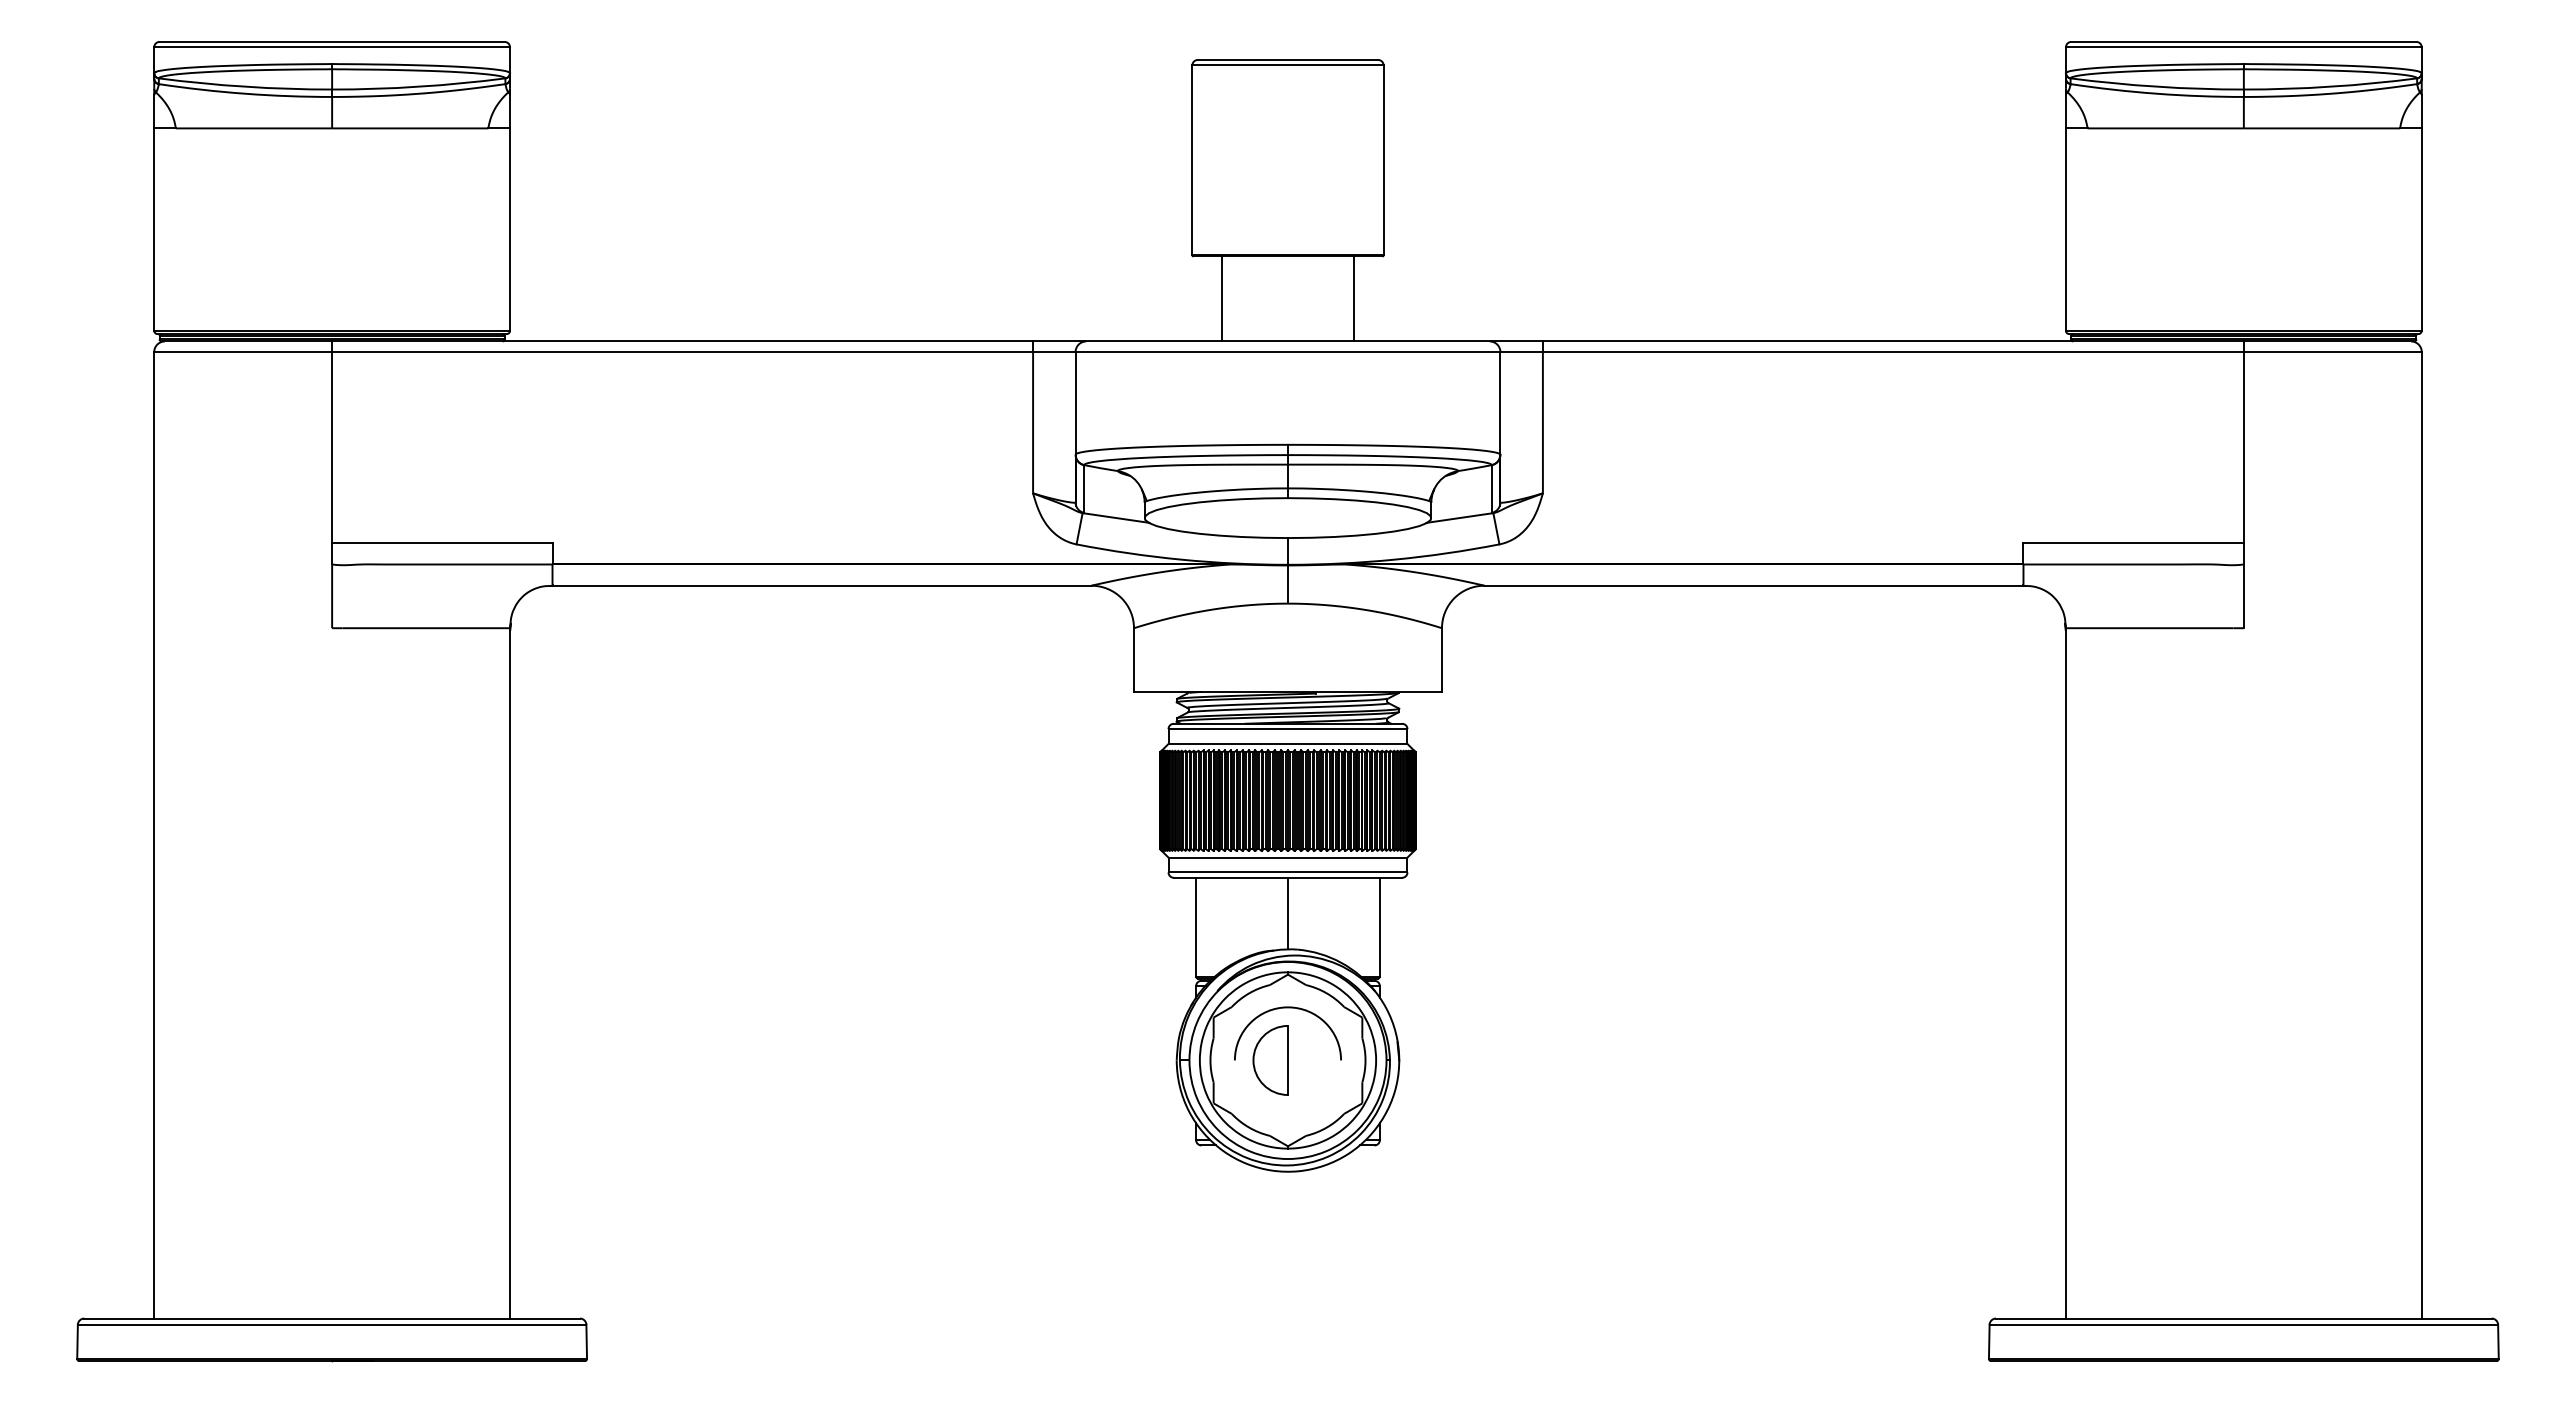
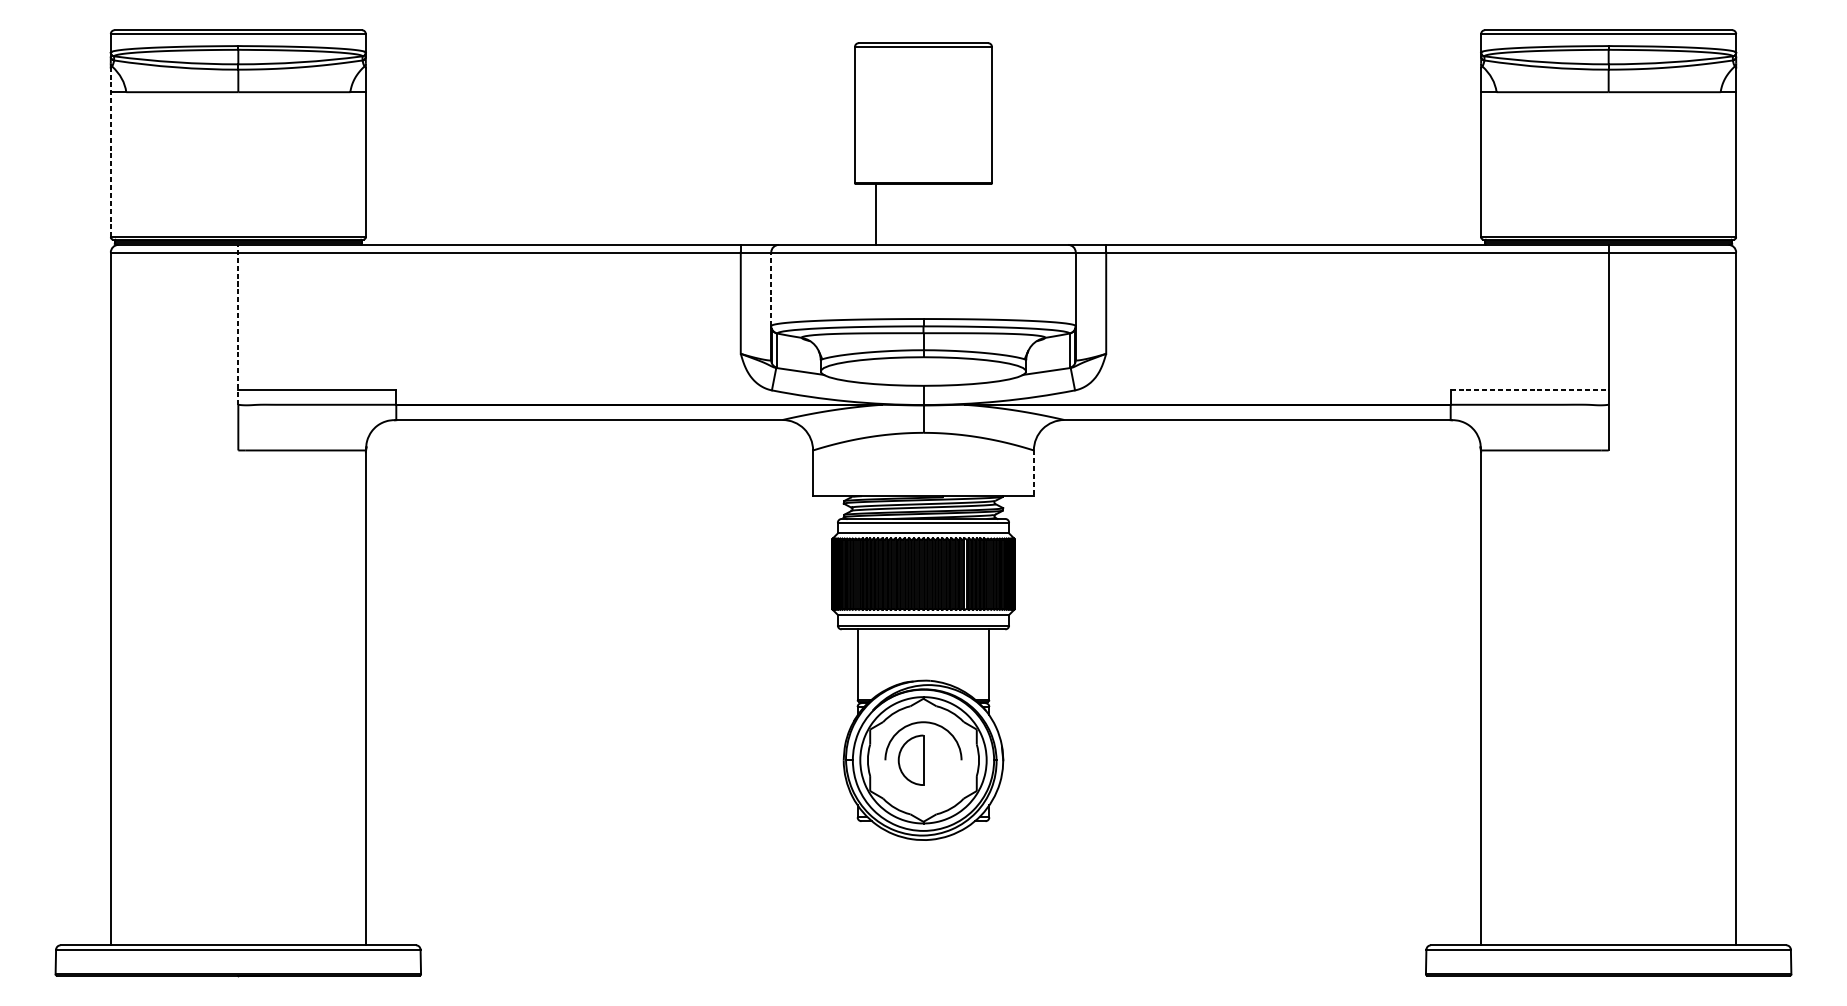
line: (154, 213) -> (111, 153), solid -> dashed
line: (1353, 298) -> (970, 214), removed
line: (1075, 402) -> (771, 288), solid -> dashed
line: (332, 452) -> (238, 324), solid -> dashed
line: (2134, 543) -> (1530, 389), solid -> dashed
line: (1441, 660) -> (1033, 473), solid -> dashed
line: (1288, 913) -> (923, 654), removed

